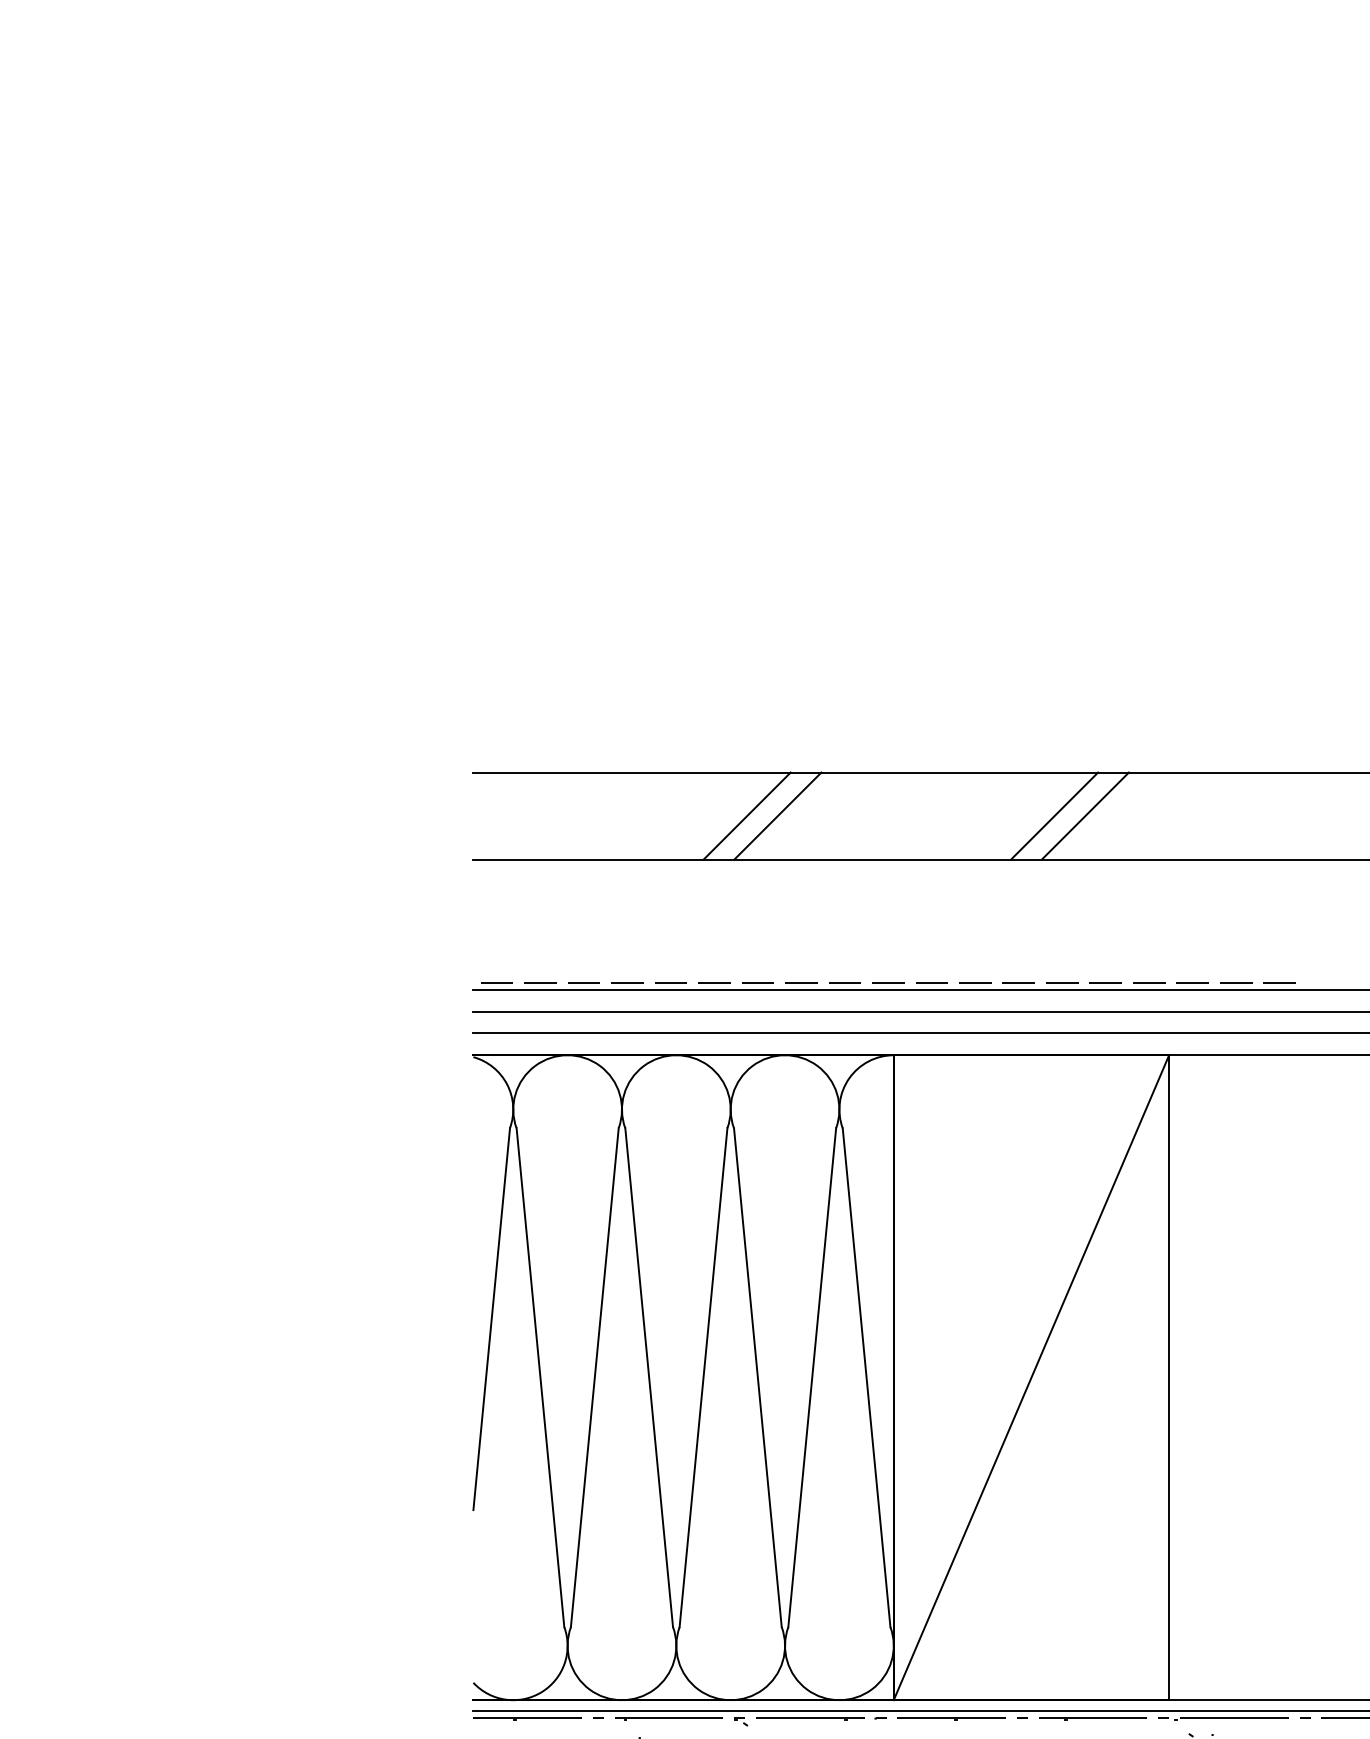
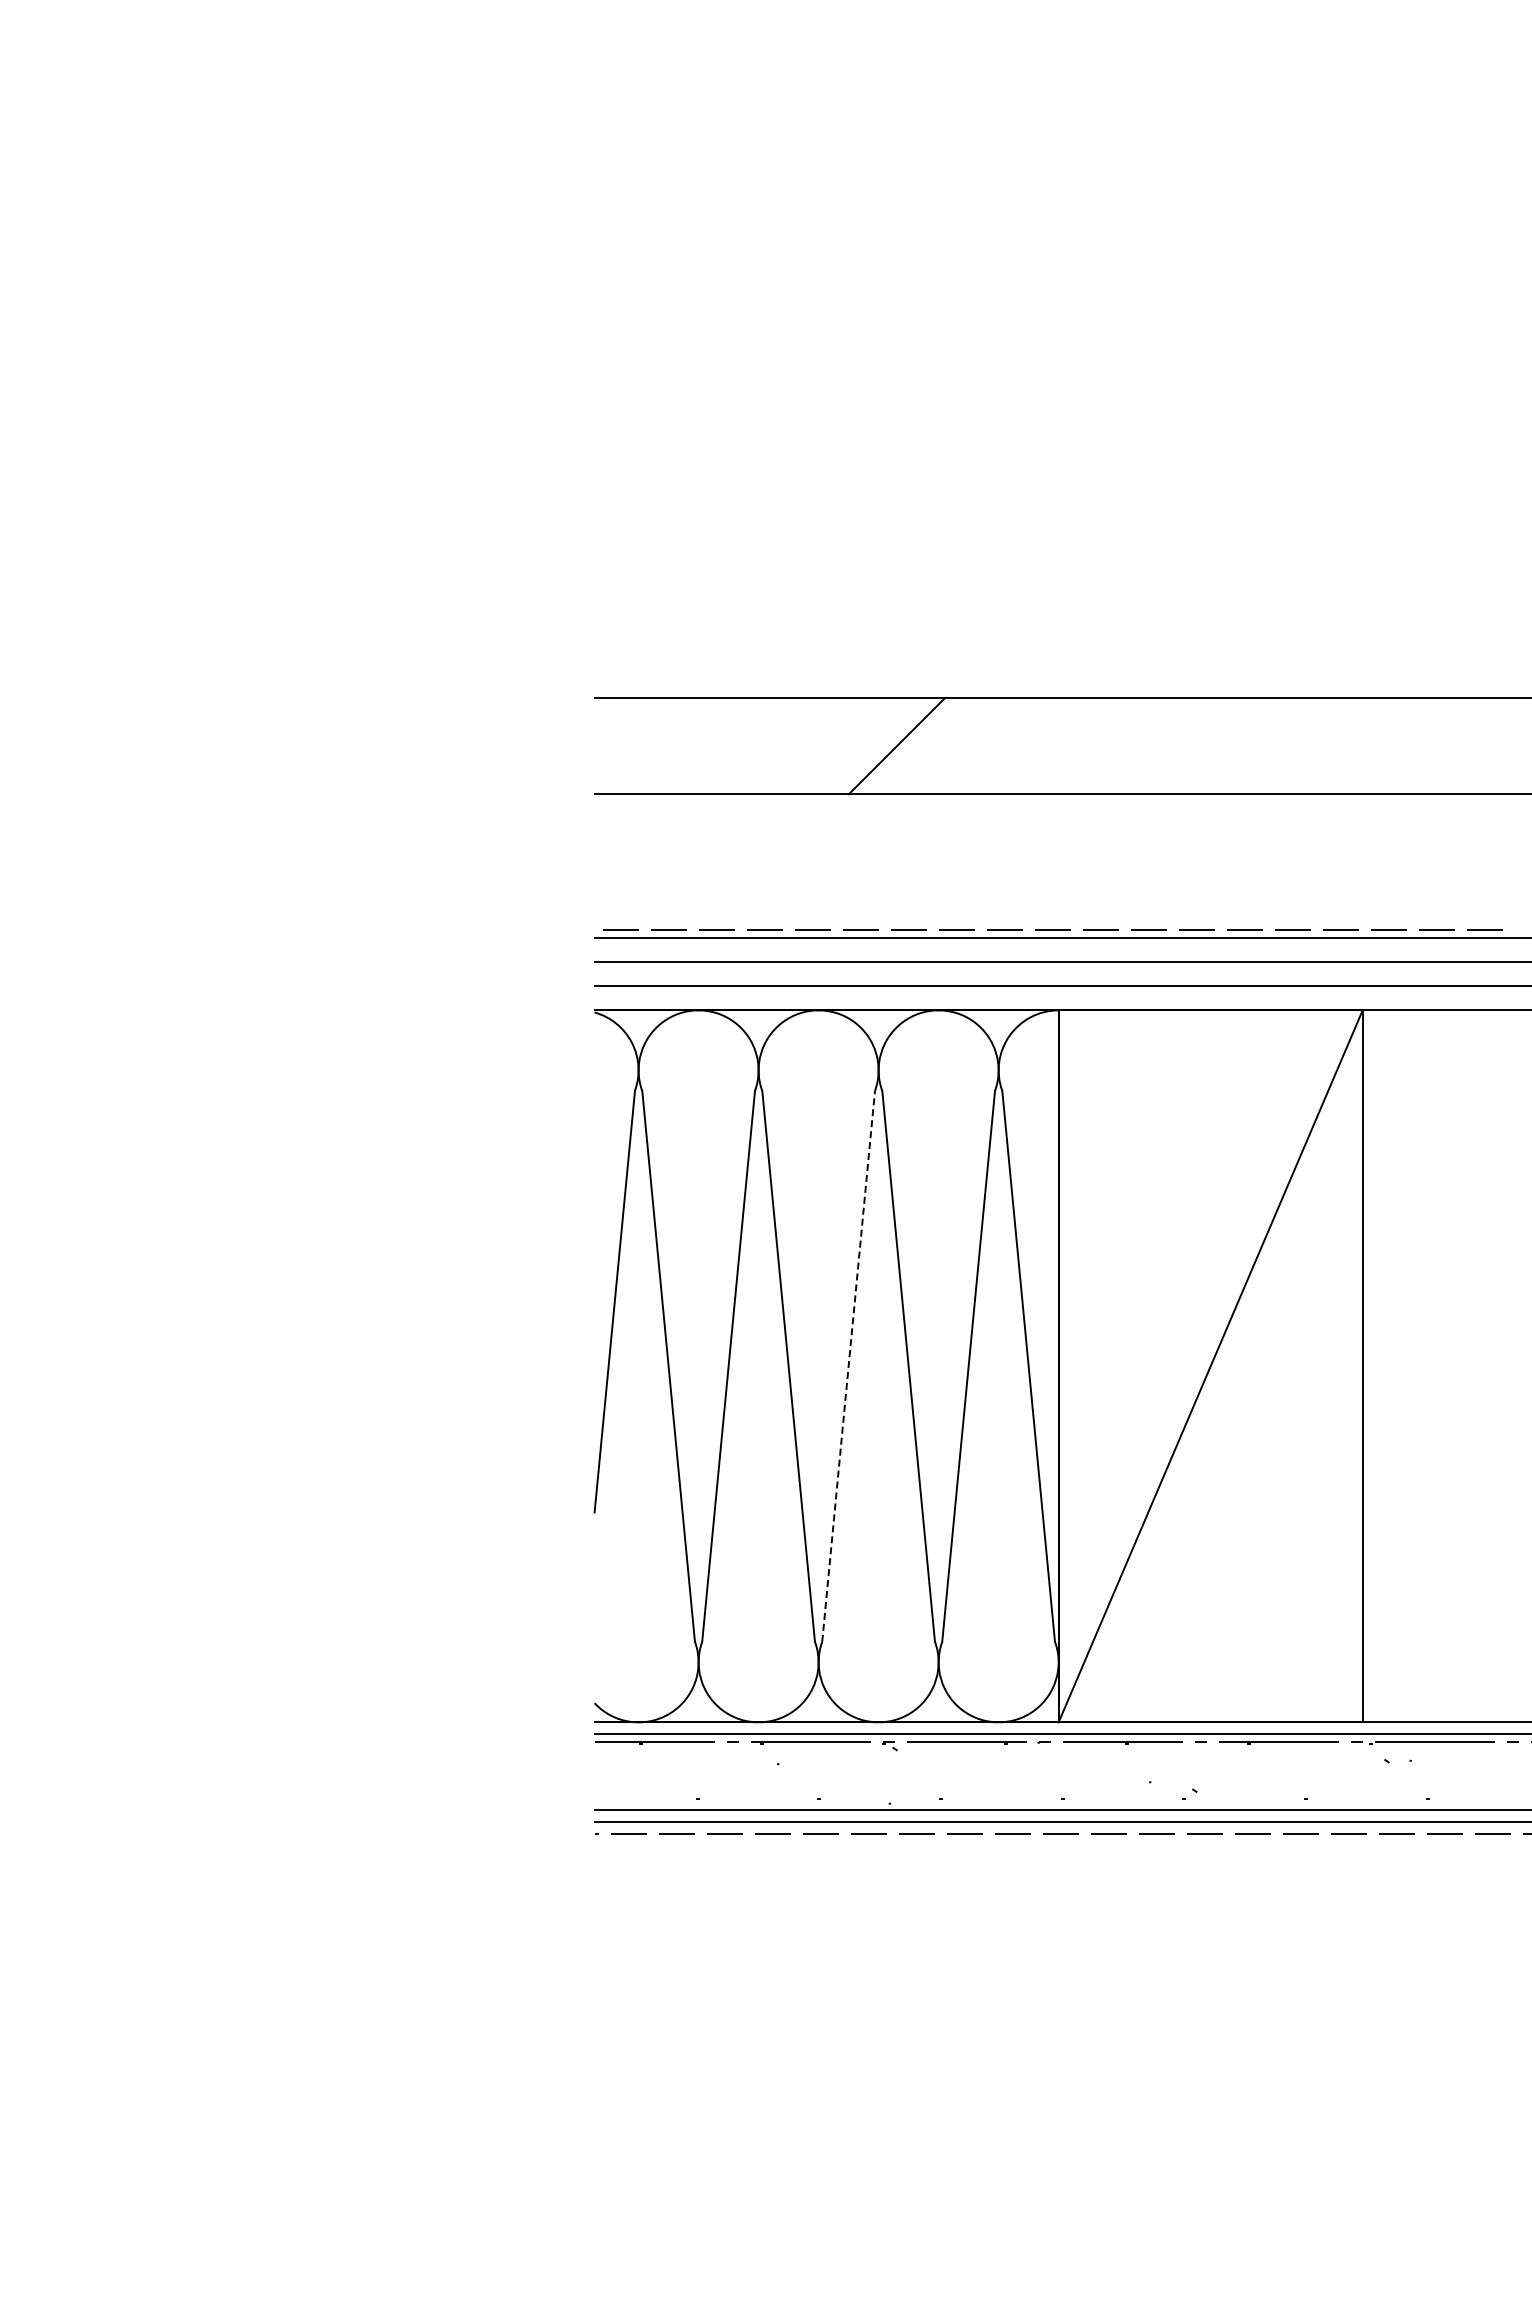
line: (777, 816) -> (930, 746), removed
line: (1054, 816) -> (1236, 746), removed
line: (1085, 816) -> (1270, 746), removed
line: (703, 1377) -> (848, 1366), solid -> dashed

